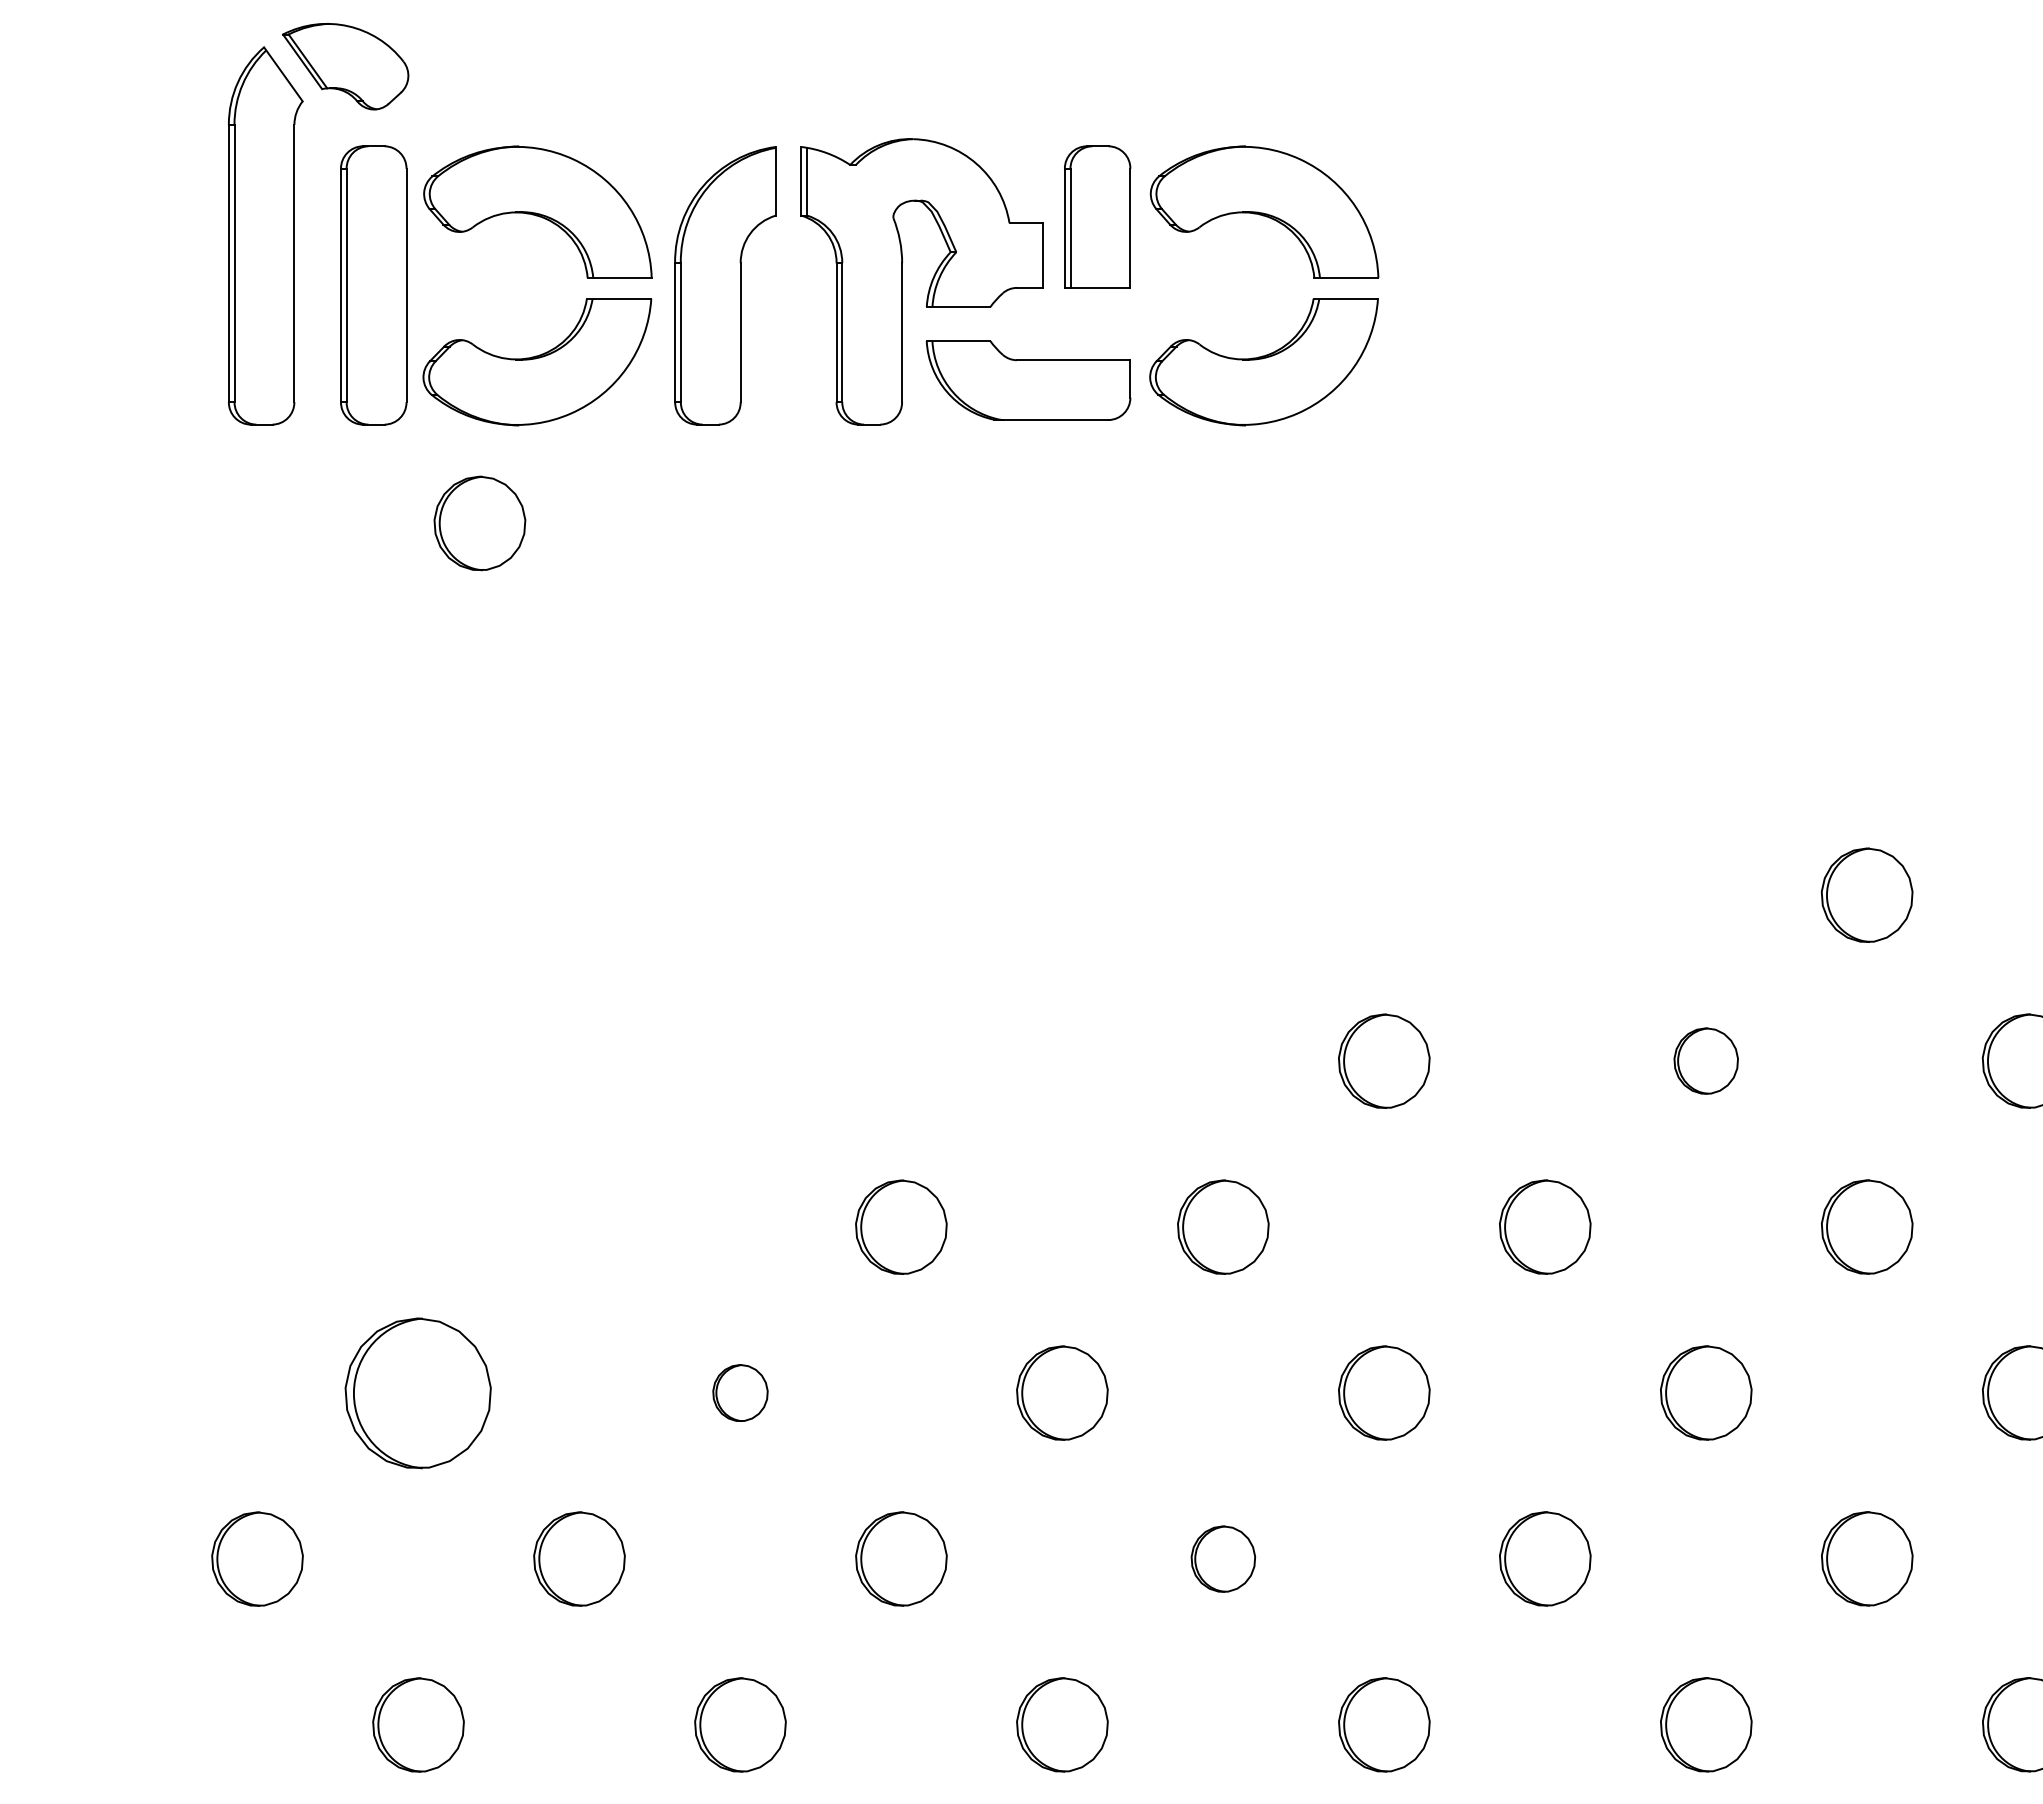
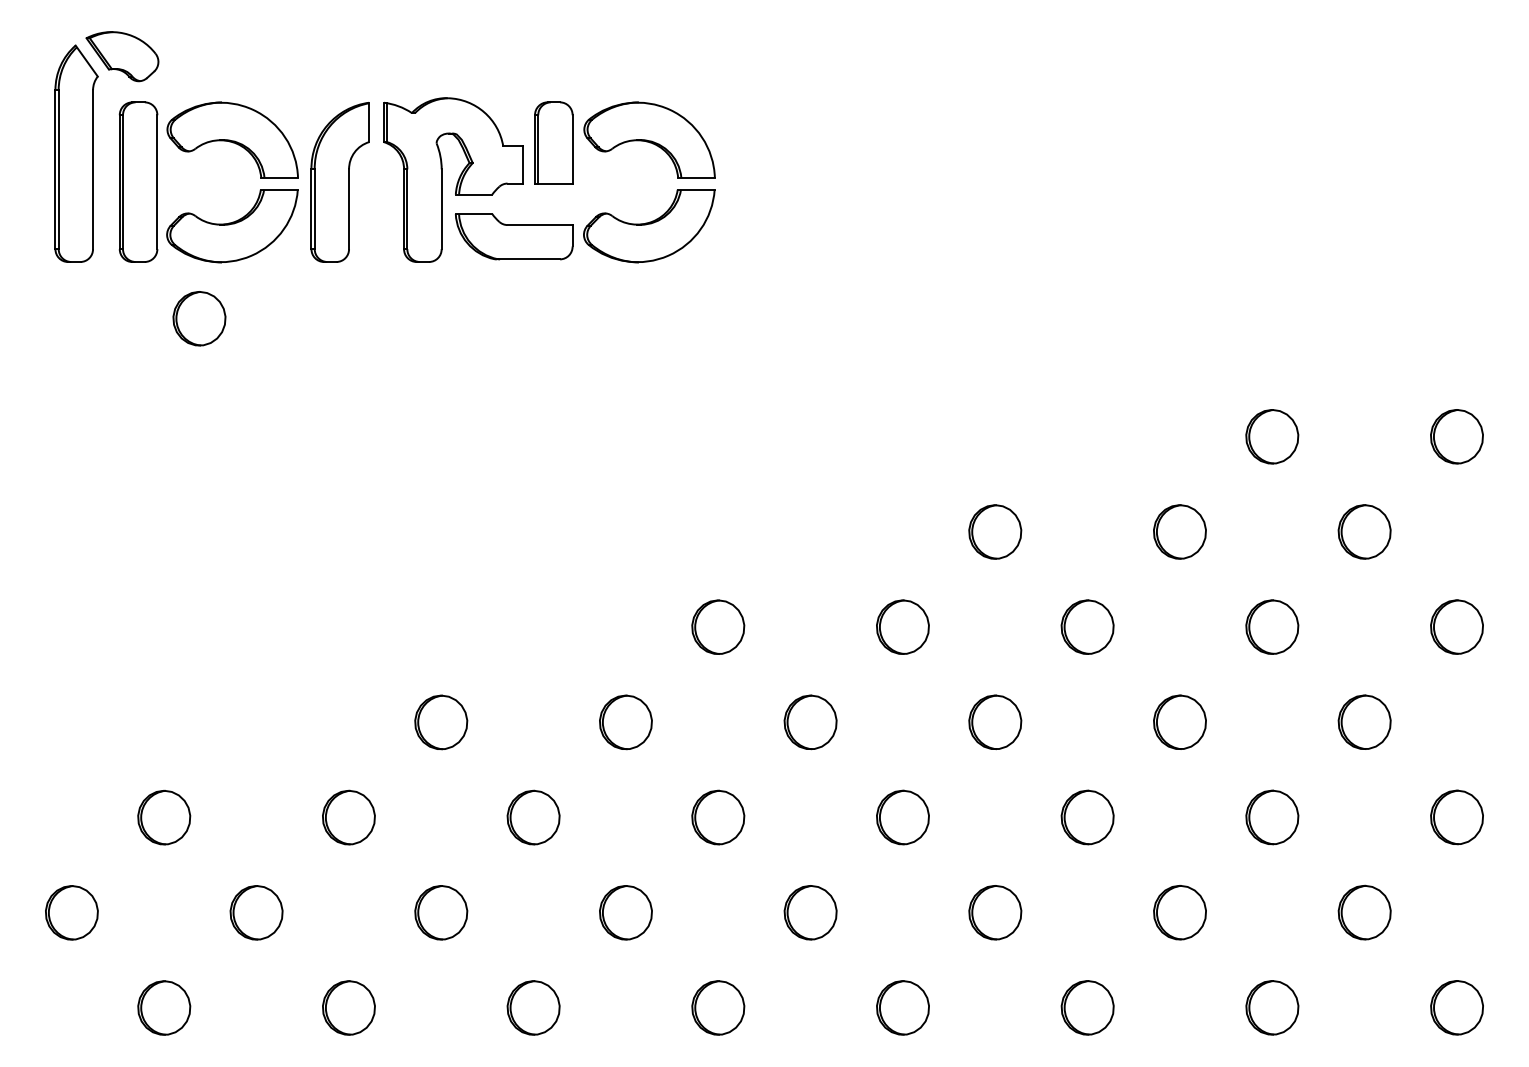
part: (1705, 1060) -> (902, 626), size x1.43
part: (418, 1392) -> (164, 817), size x0.62
part: (739, 1392) -> (348, 817), size x1.67
part: (1222, 1558) -> (625, 912), size x1.43

